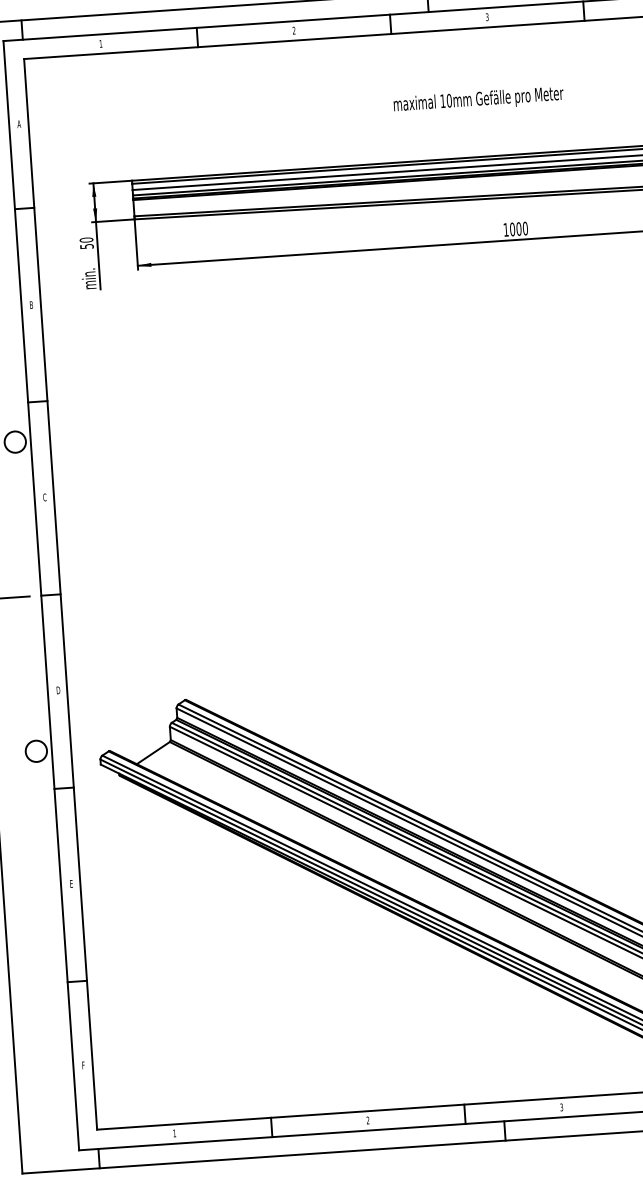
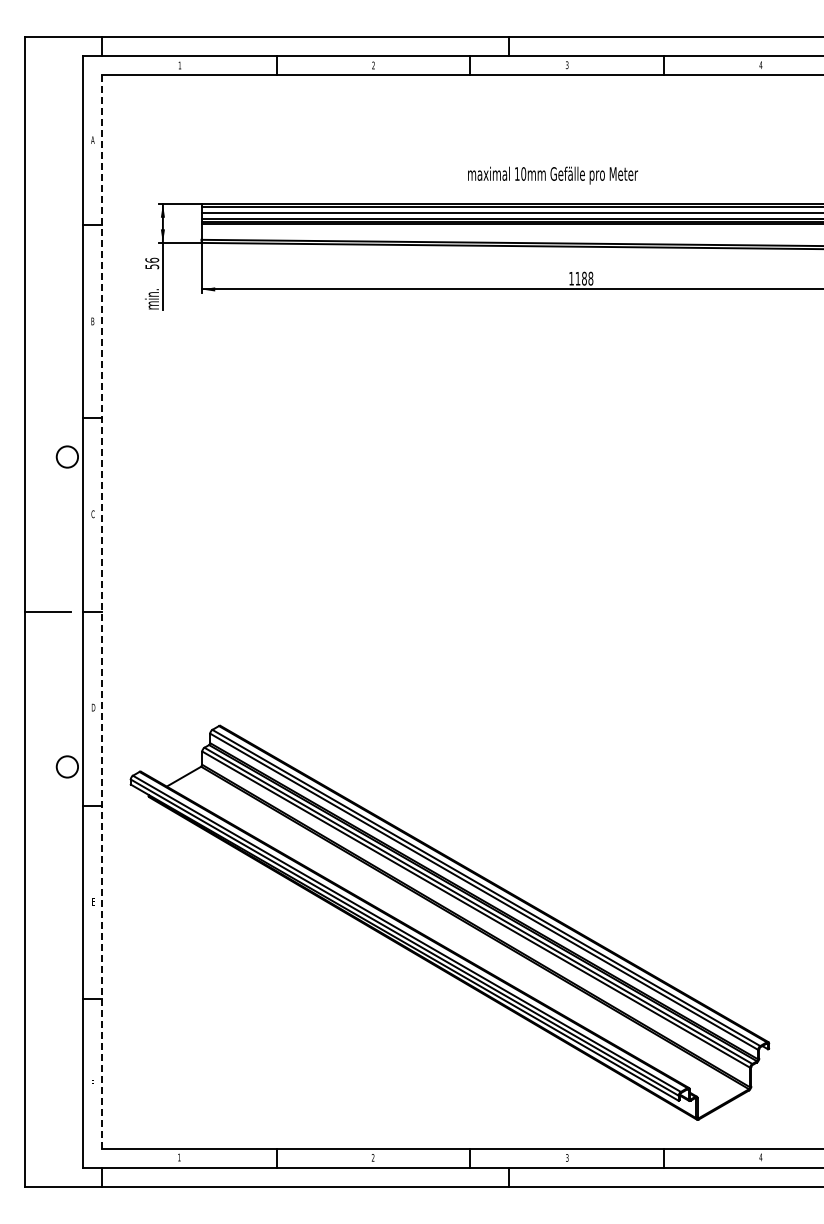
text: (479, 100) -> (553, 175), moved
text: (519, 228) -> (584, 278), 1000 -> 1188
text: (85, 239) -> (151, 259), 50 -> 56
line: (60, 594) -> (102, 612), solid -> dashed

